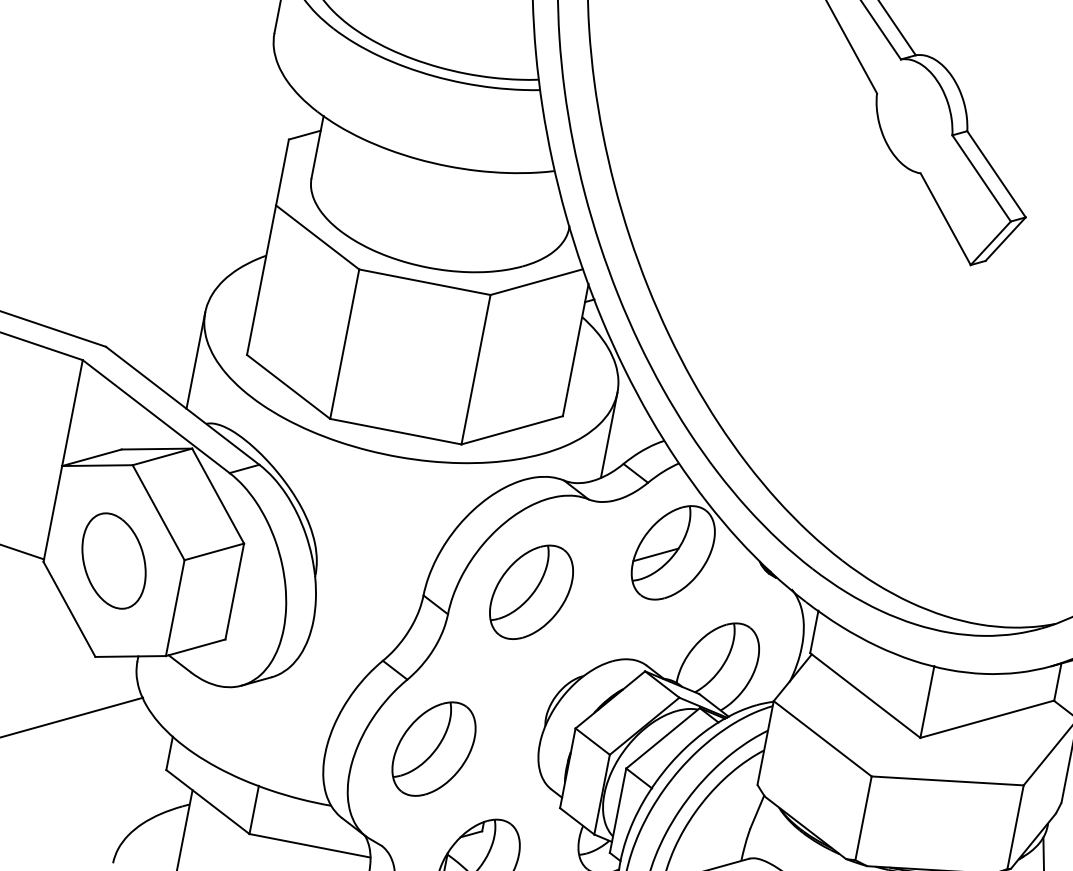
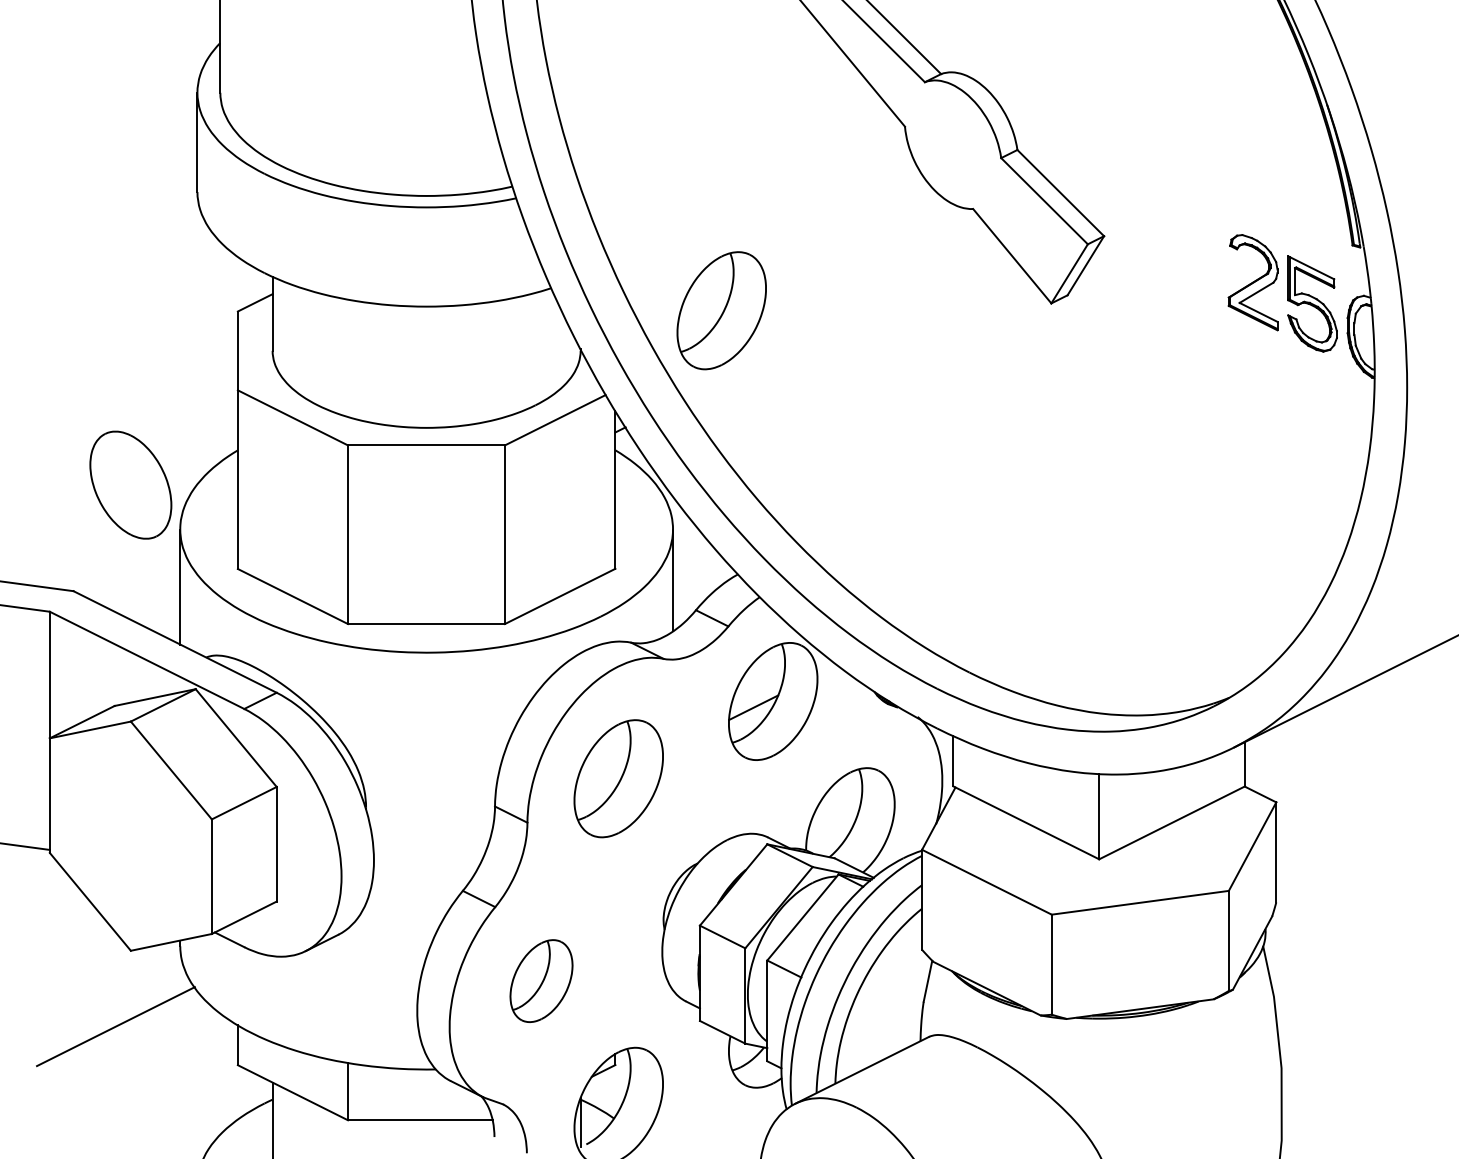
part: (693, 217) -> (721, 310), added
part: (113, 560) -> (130, 484), moved
part: (434, 748) -> (541, 980), size x0.7

